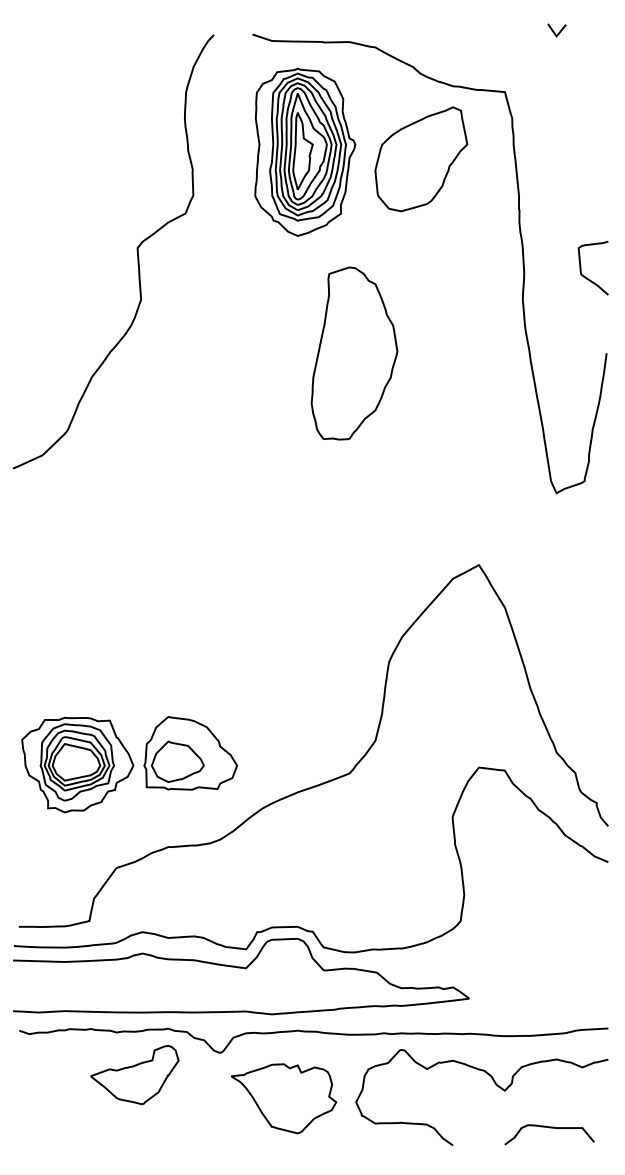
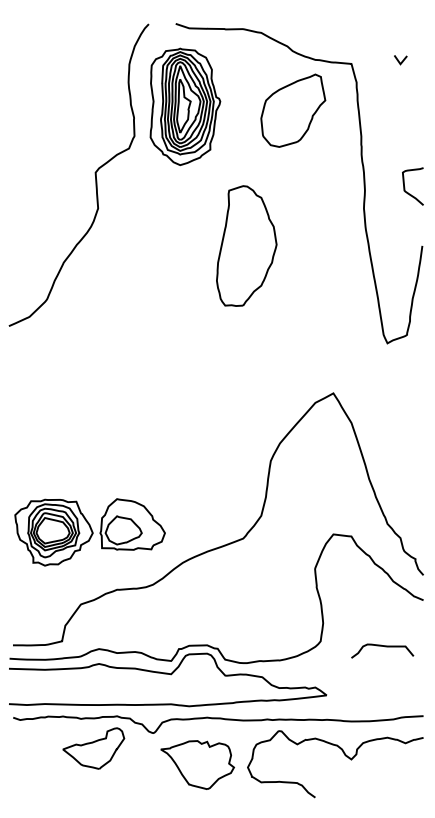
line: (555, 31) -> (399, 60), moved
part: (305, 151) -> (185, 106), moved
curve: (549, 1128) -> (382, 646), moved

